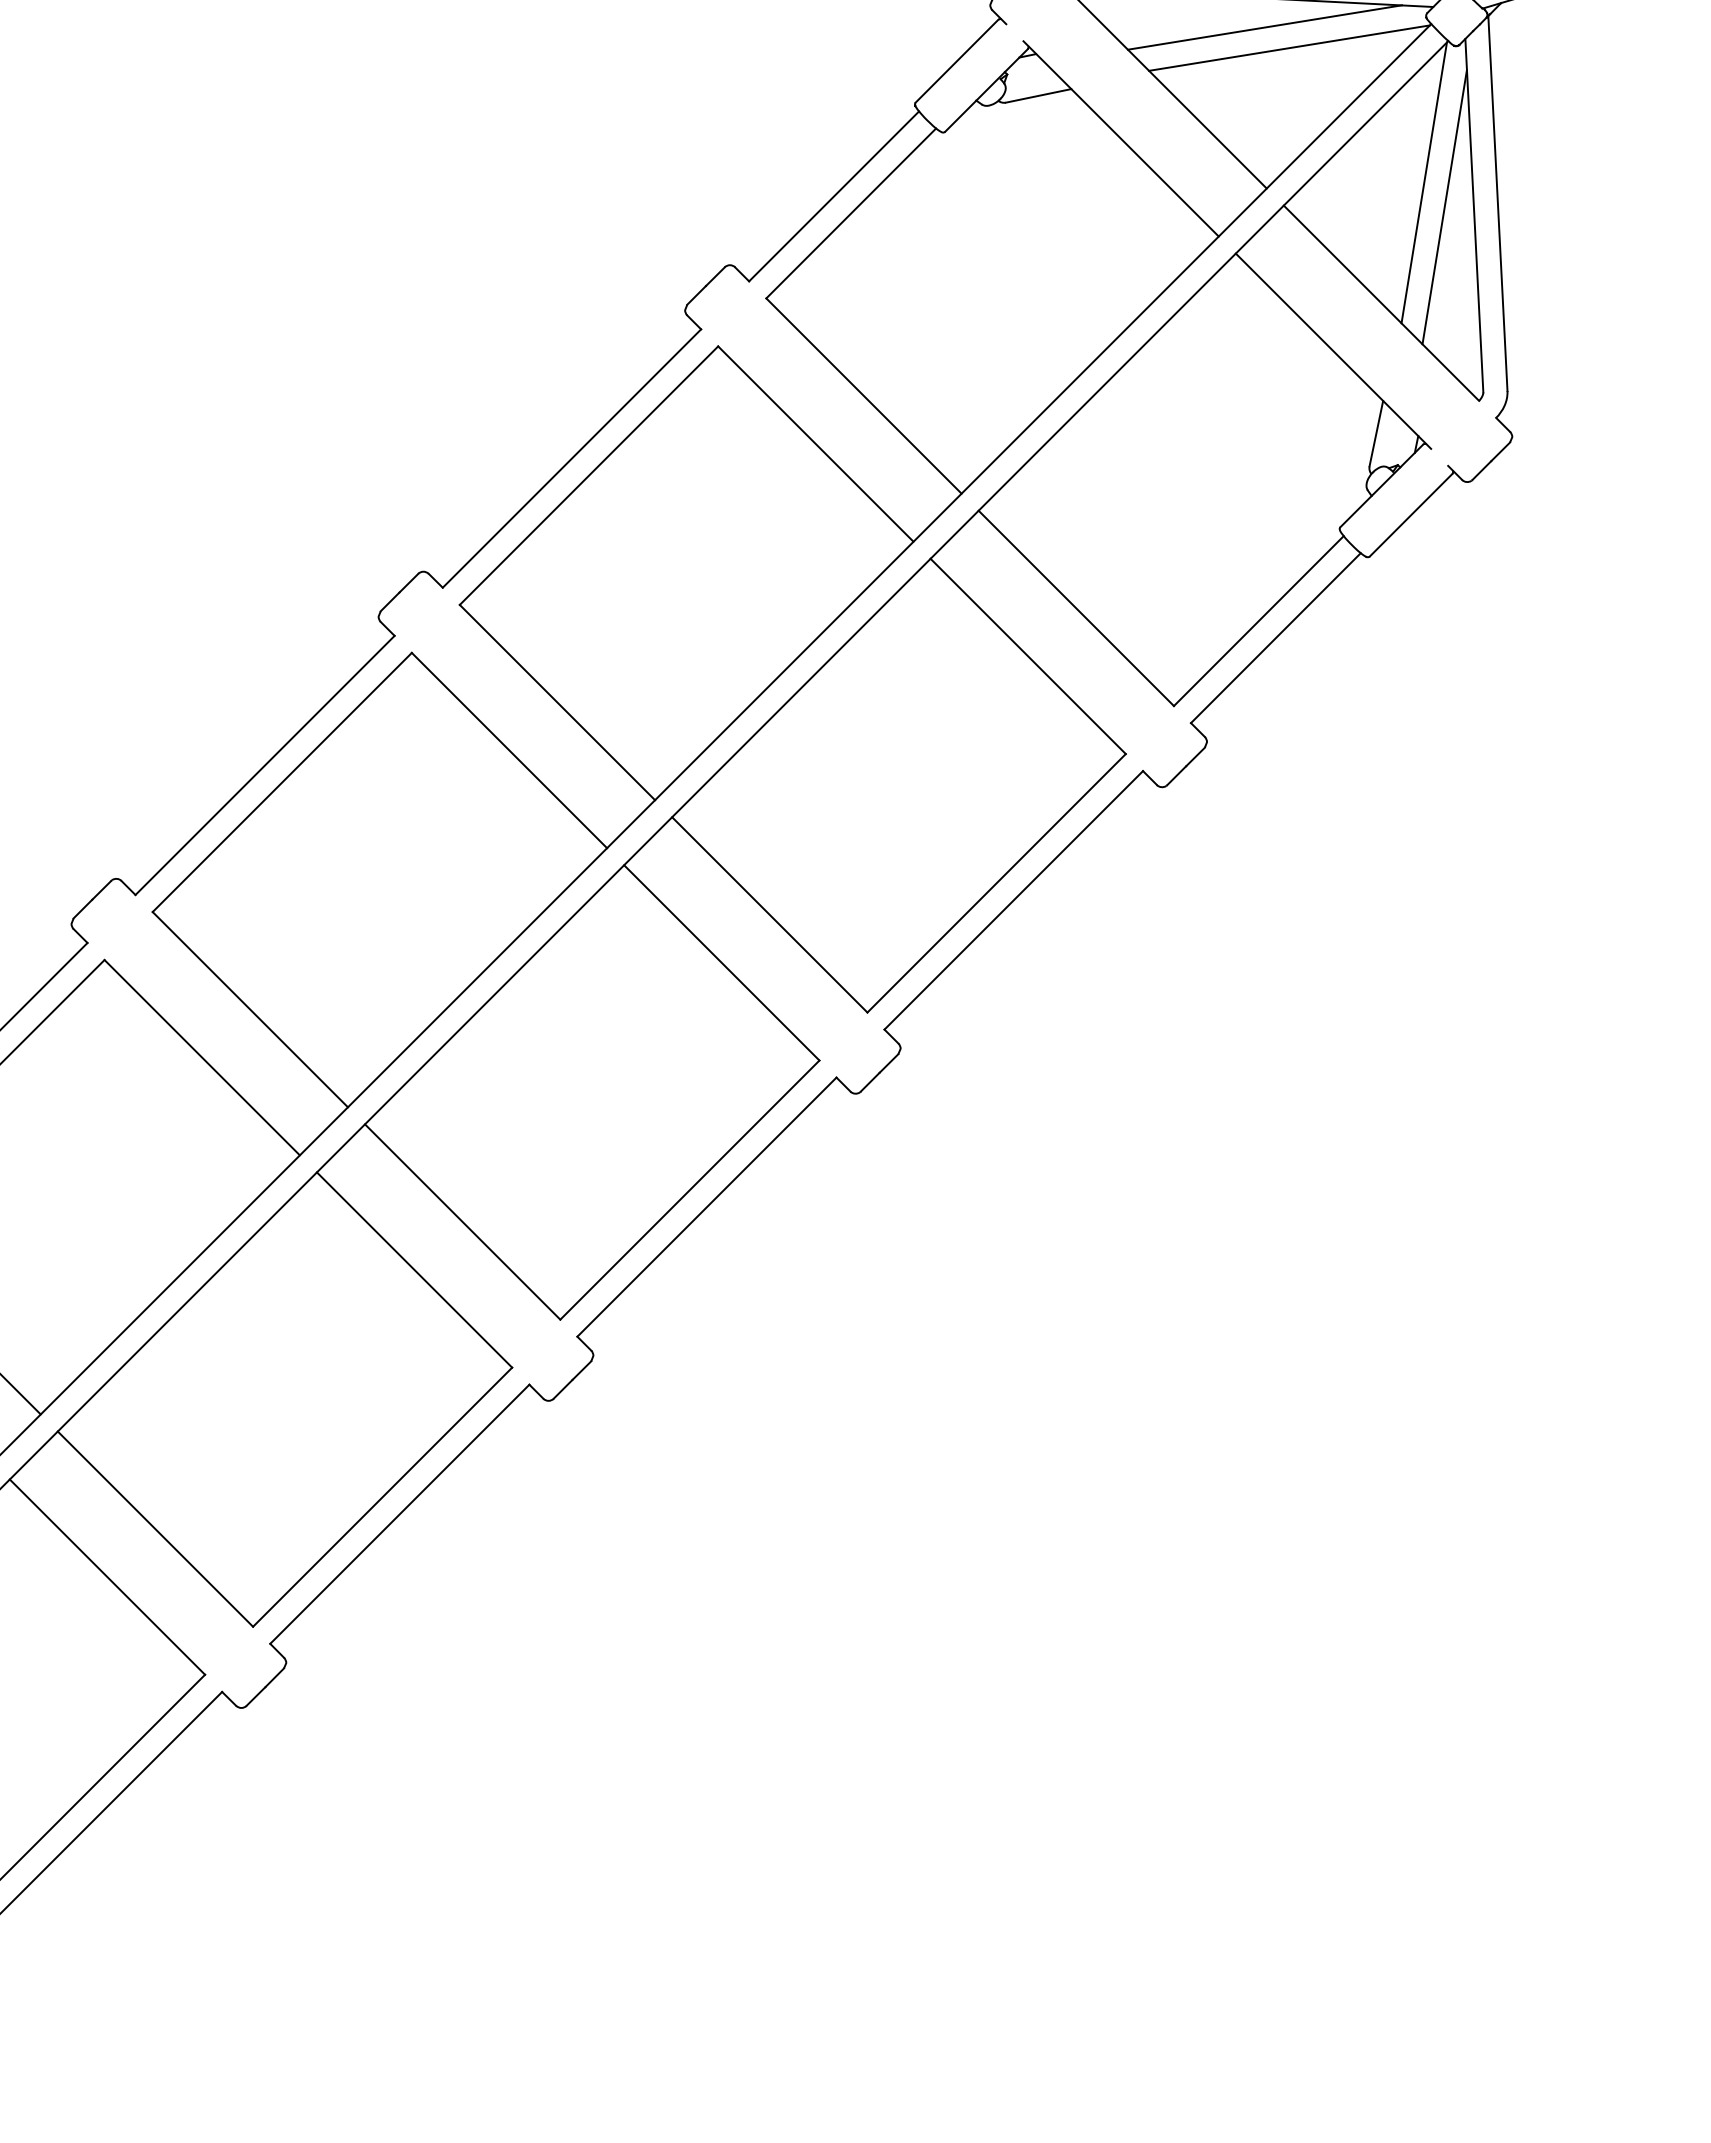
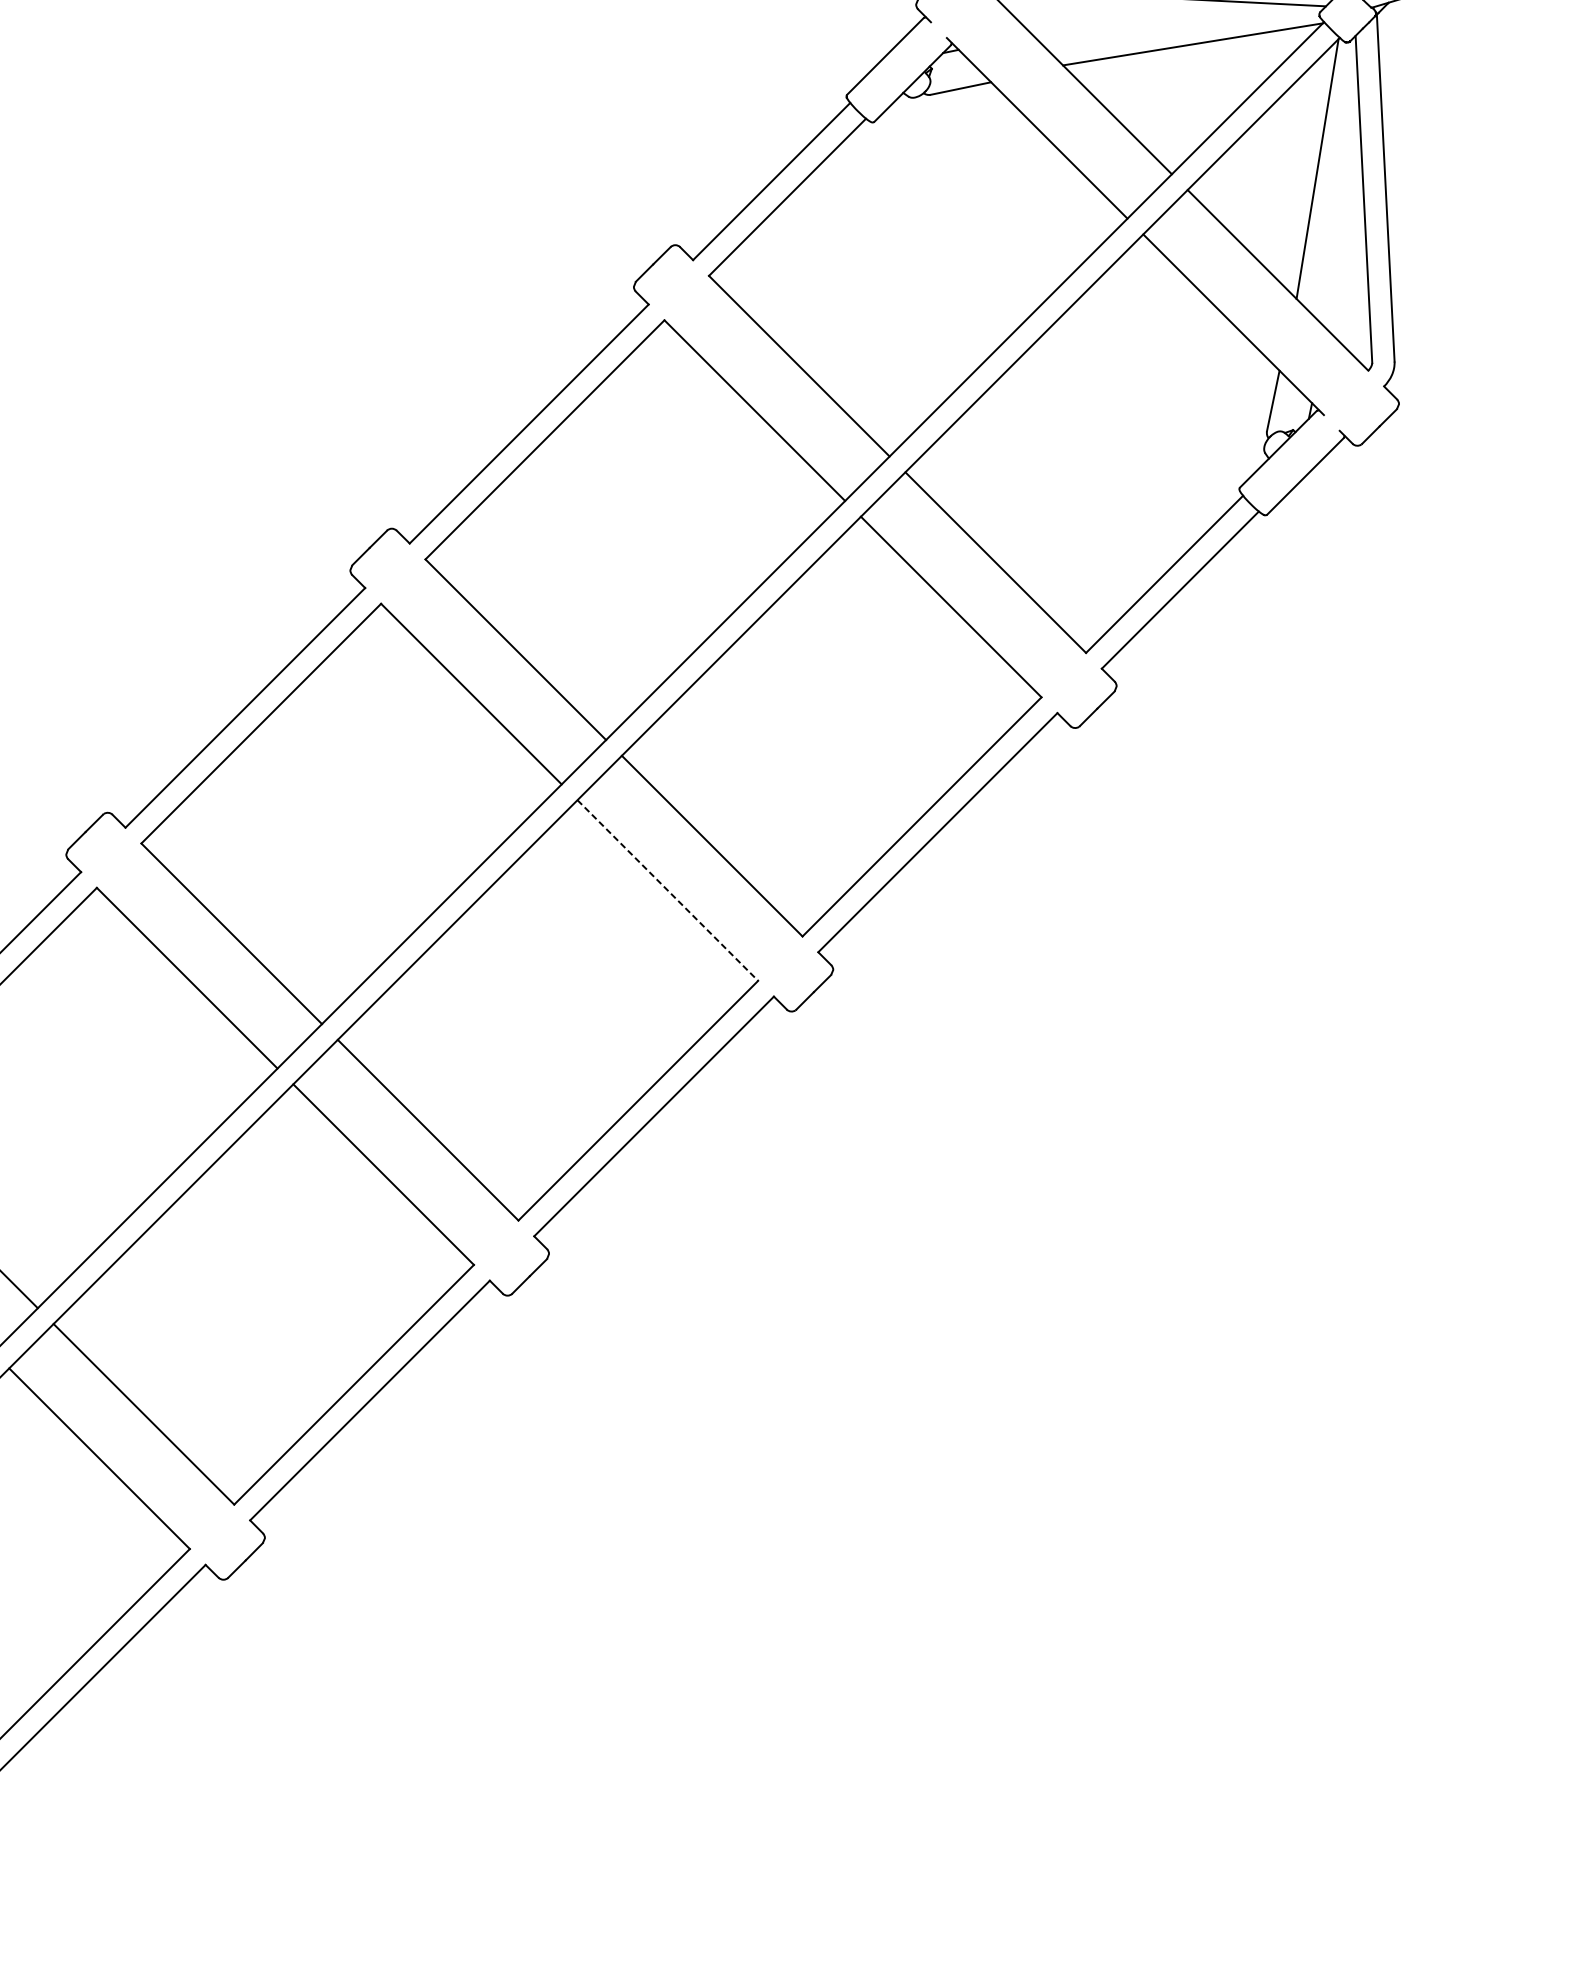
line: (1264, 27) -> (1169, 25), removed
line: (1444, 207) -> (1336, 191), removed
line: (722, 963) -> (668, 891), solid -> dashed

